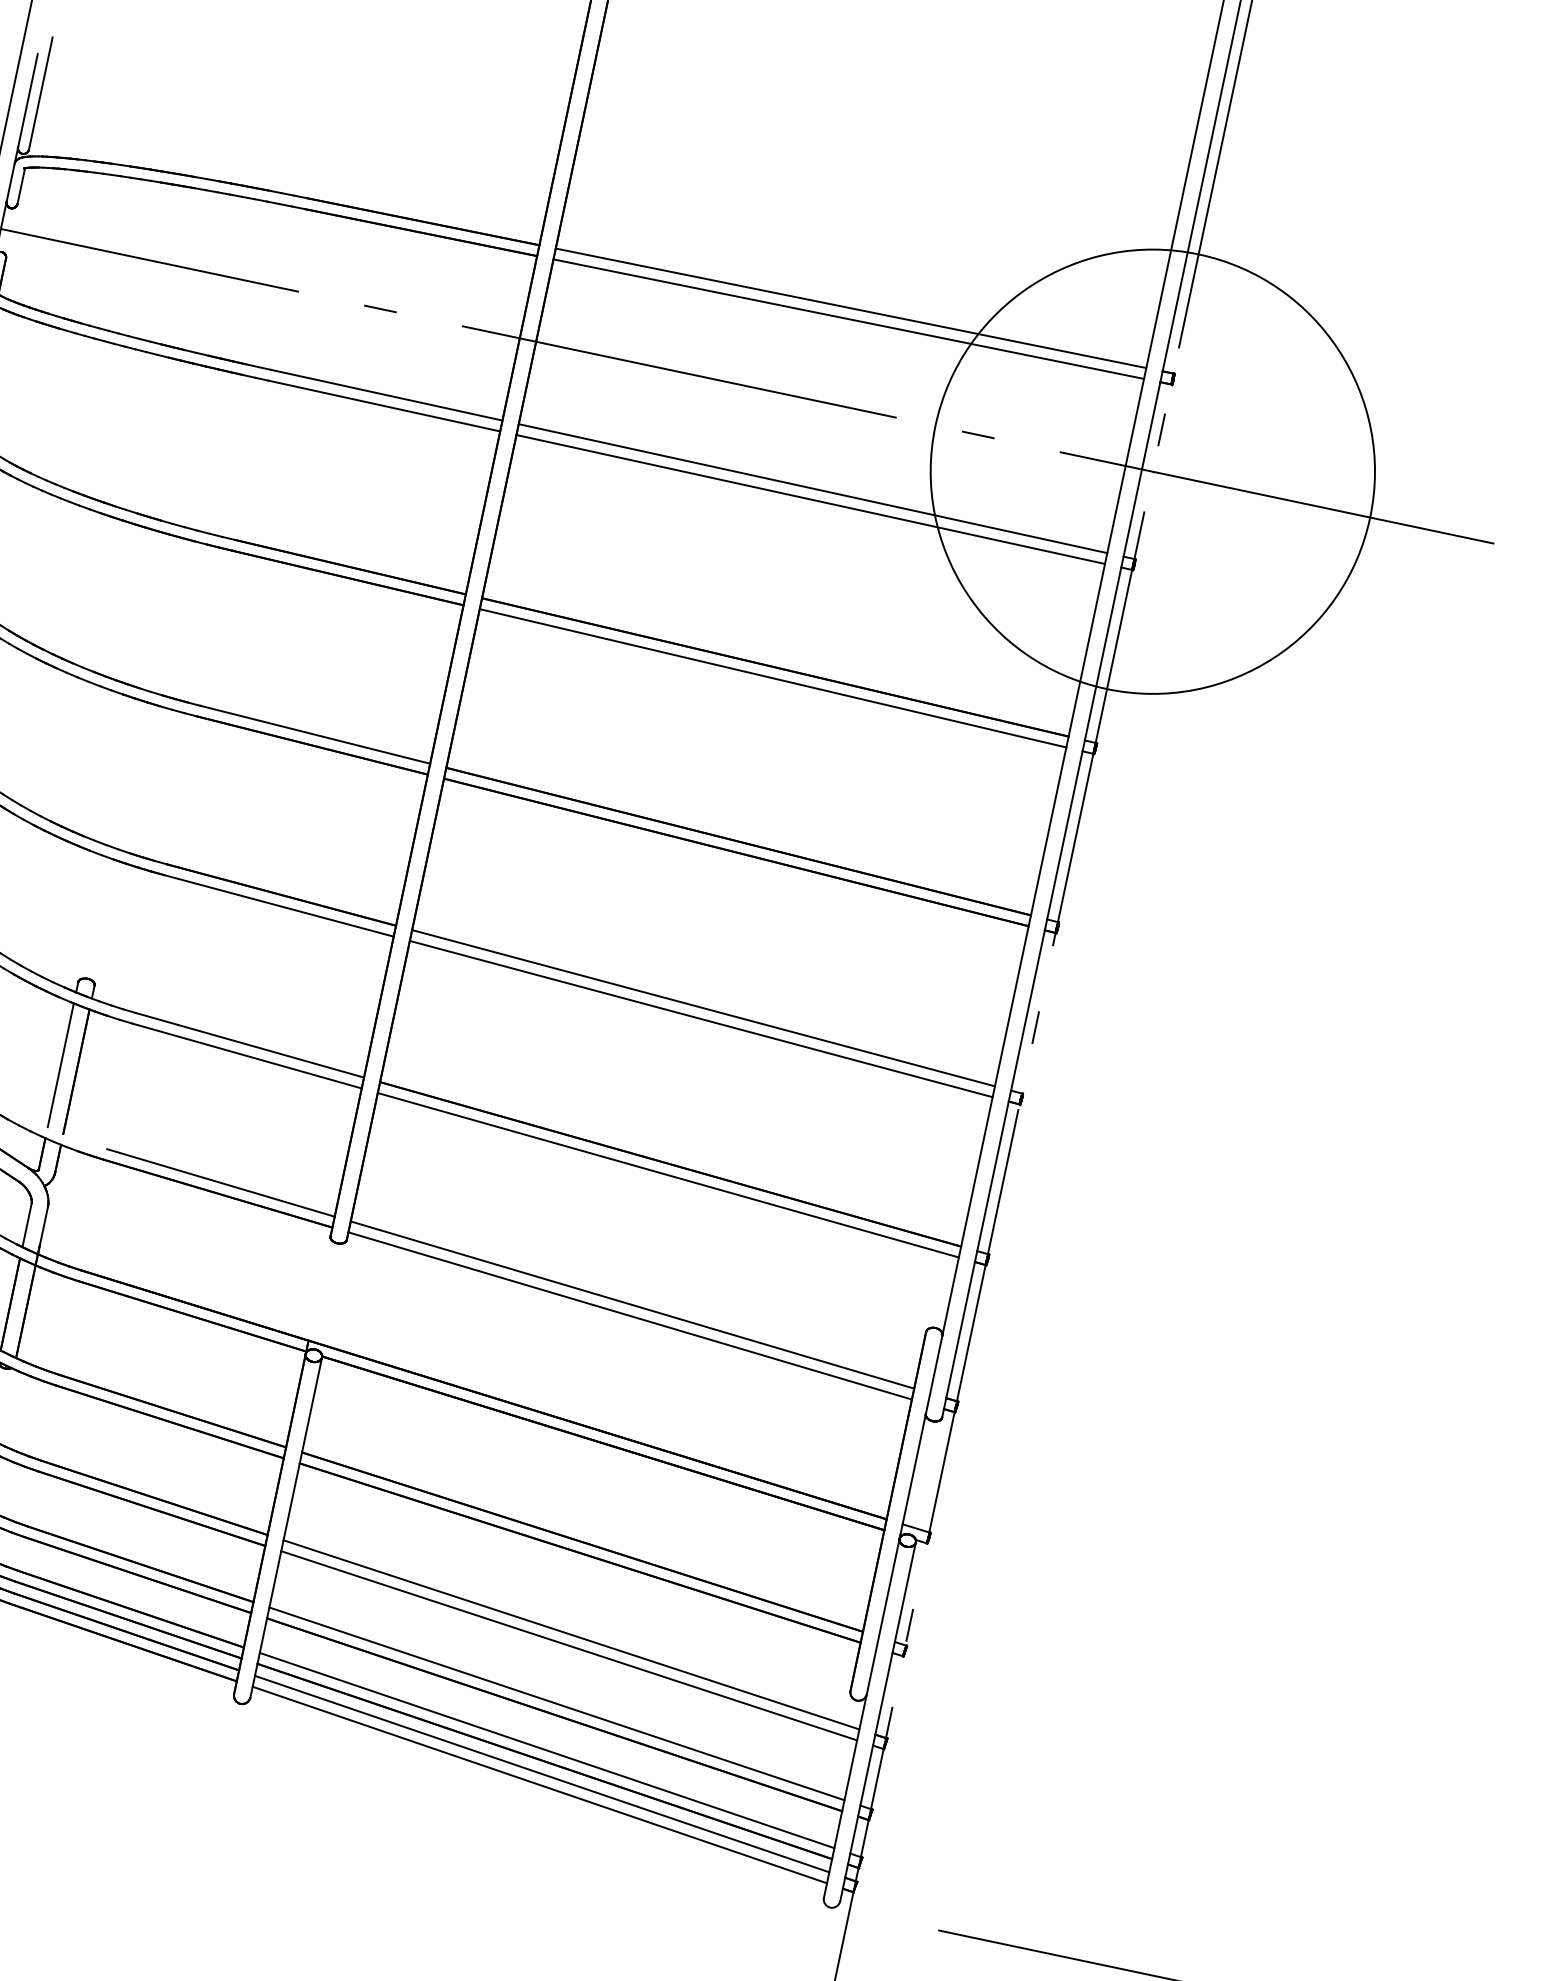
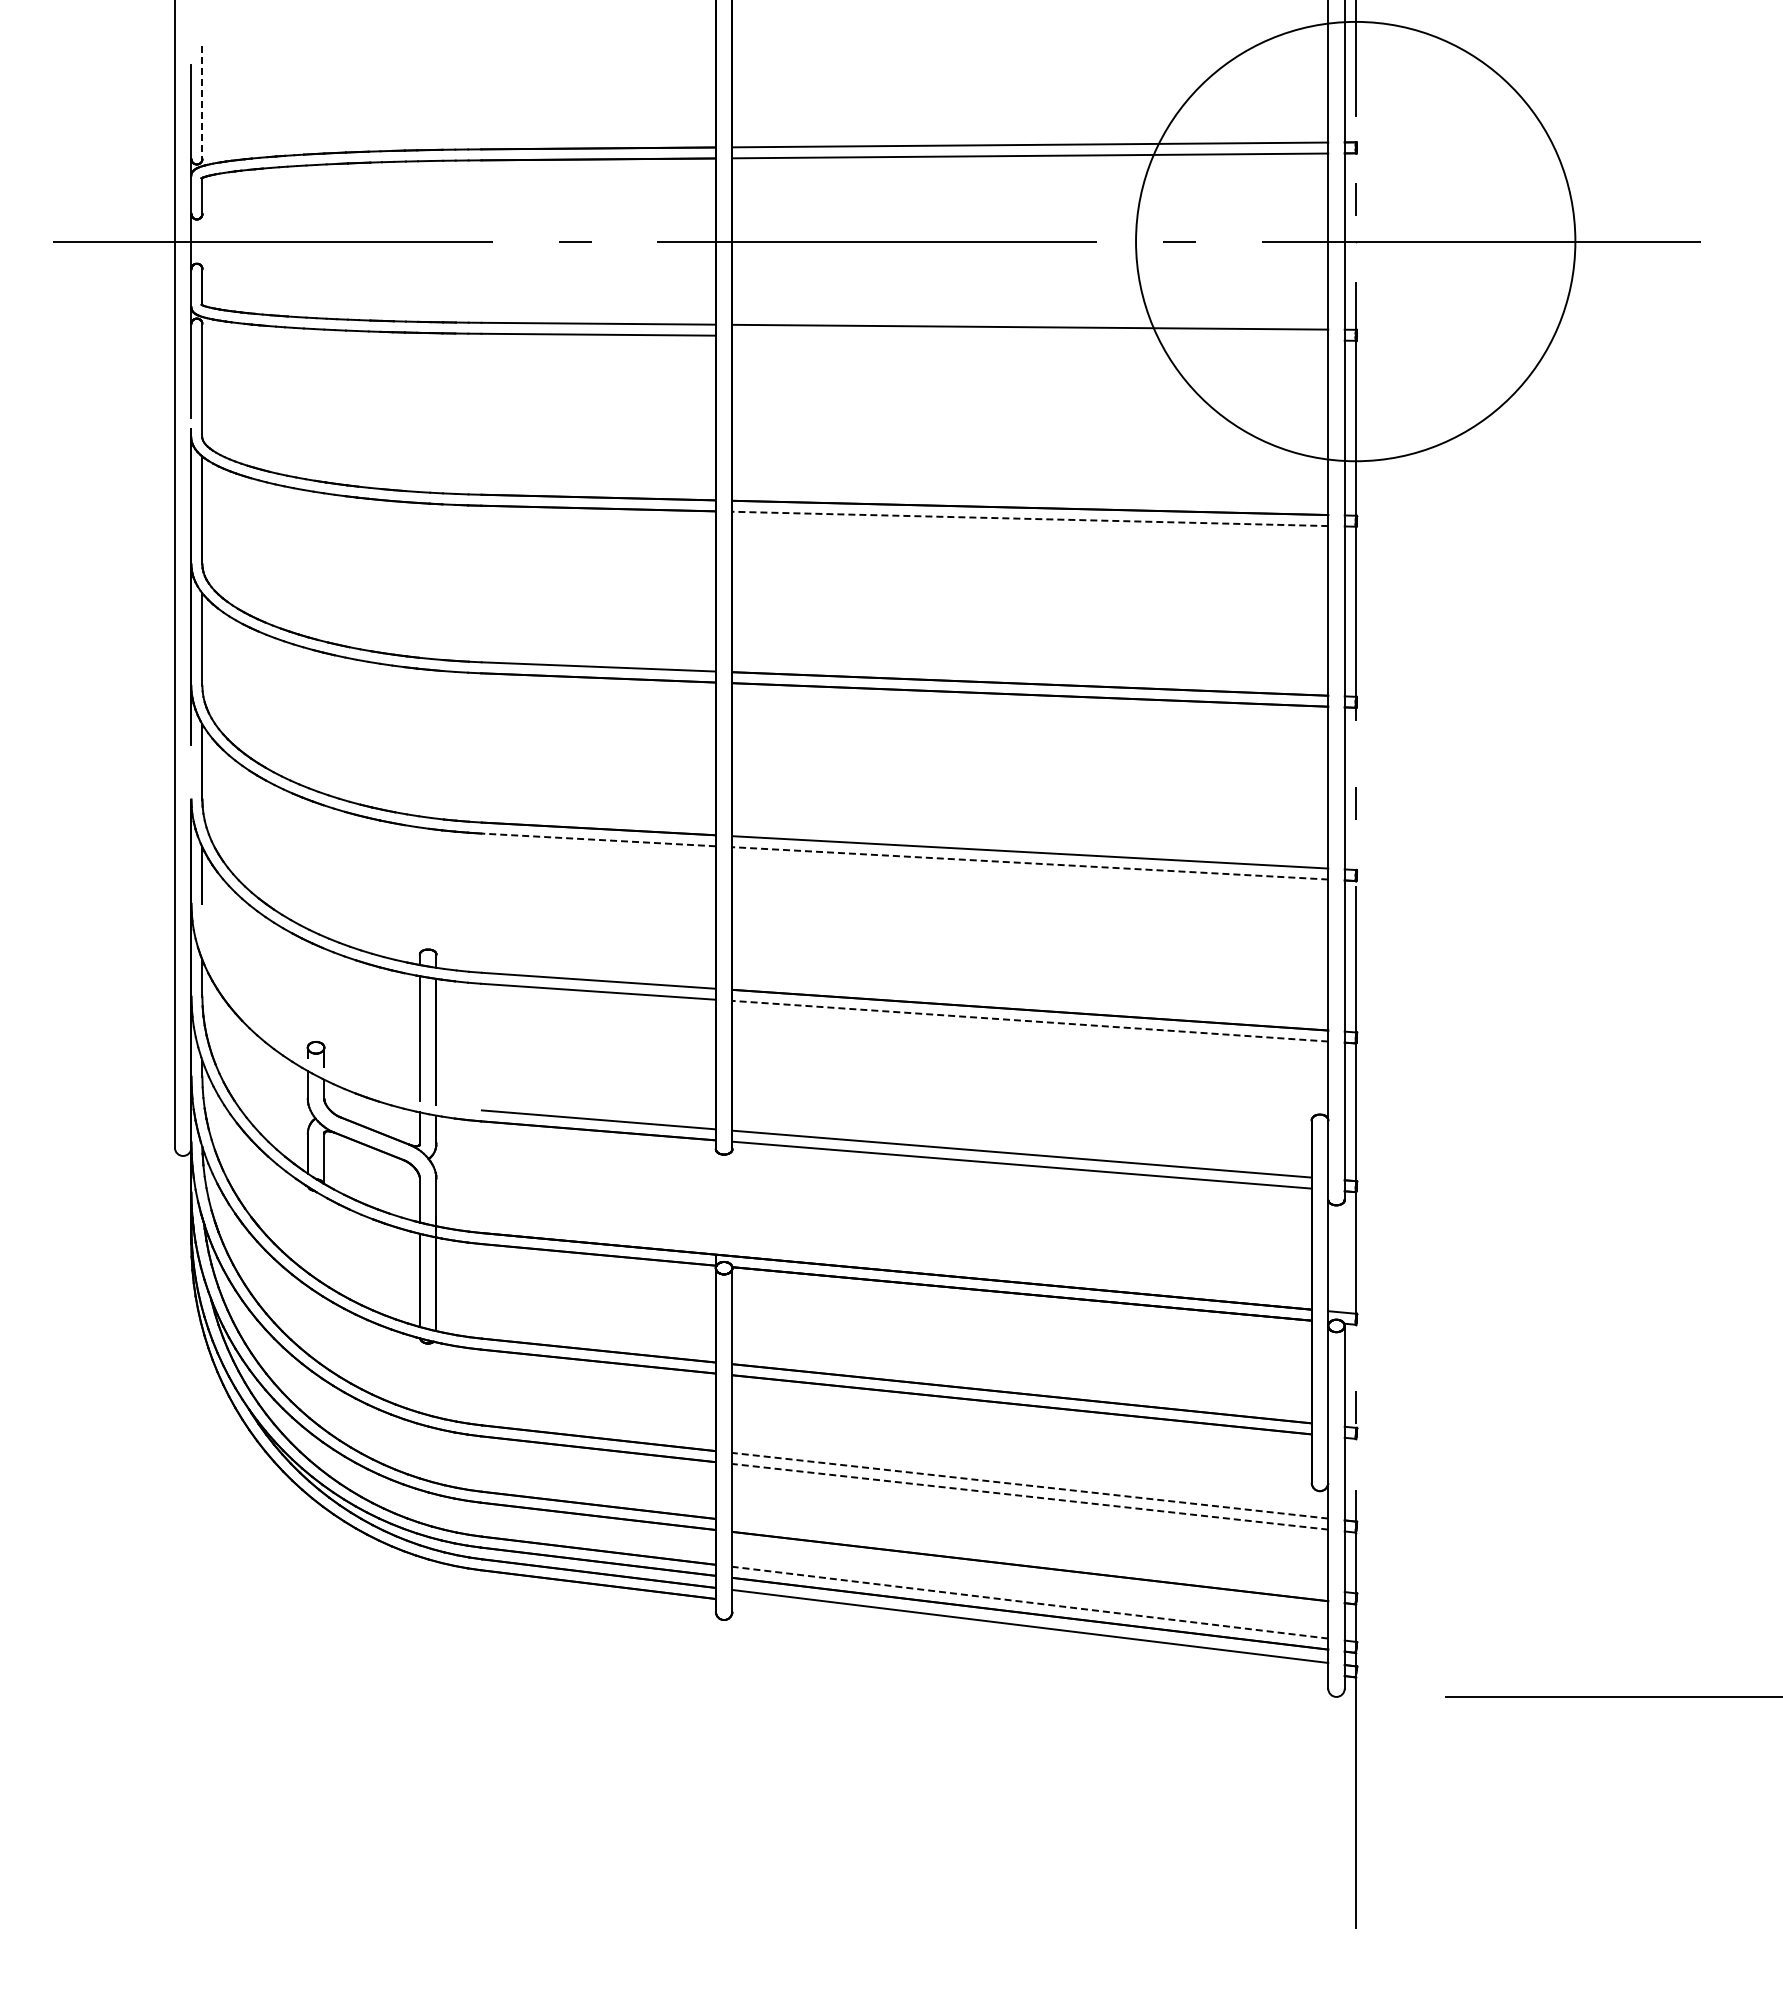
line: (40, 93) -> (202, 102), solid -> dashed
line: (811, 498) -> (1030, 337), removed
line: (772, 677) -> (1029, 518), solid -> dashed
line: (279, 905) -> (598, 839), solid -> dashed
line: (700, 1019) -> (1029, 863), solid -> dashed
line: (668, 1175) -> (1030, 1021), solid -> dashed
line: (571, 1634) -> (1030, 1485), solid -> dashed
line: (569, 1645) -> (1030, 1496), solid -> dashed
line: (557, 1703) -> (1030, 1555), removed
line: (546, 1750) -> (1029, 1602), solid -> dashed
line: (540, 1785) -> (1030, 1637), removed

